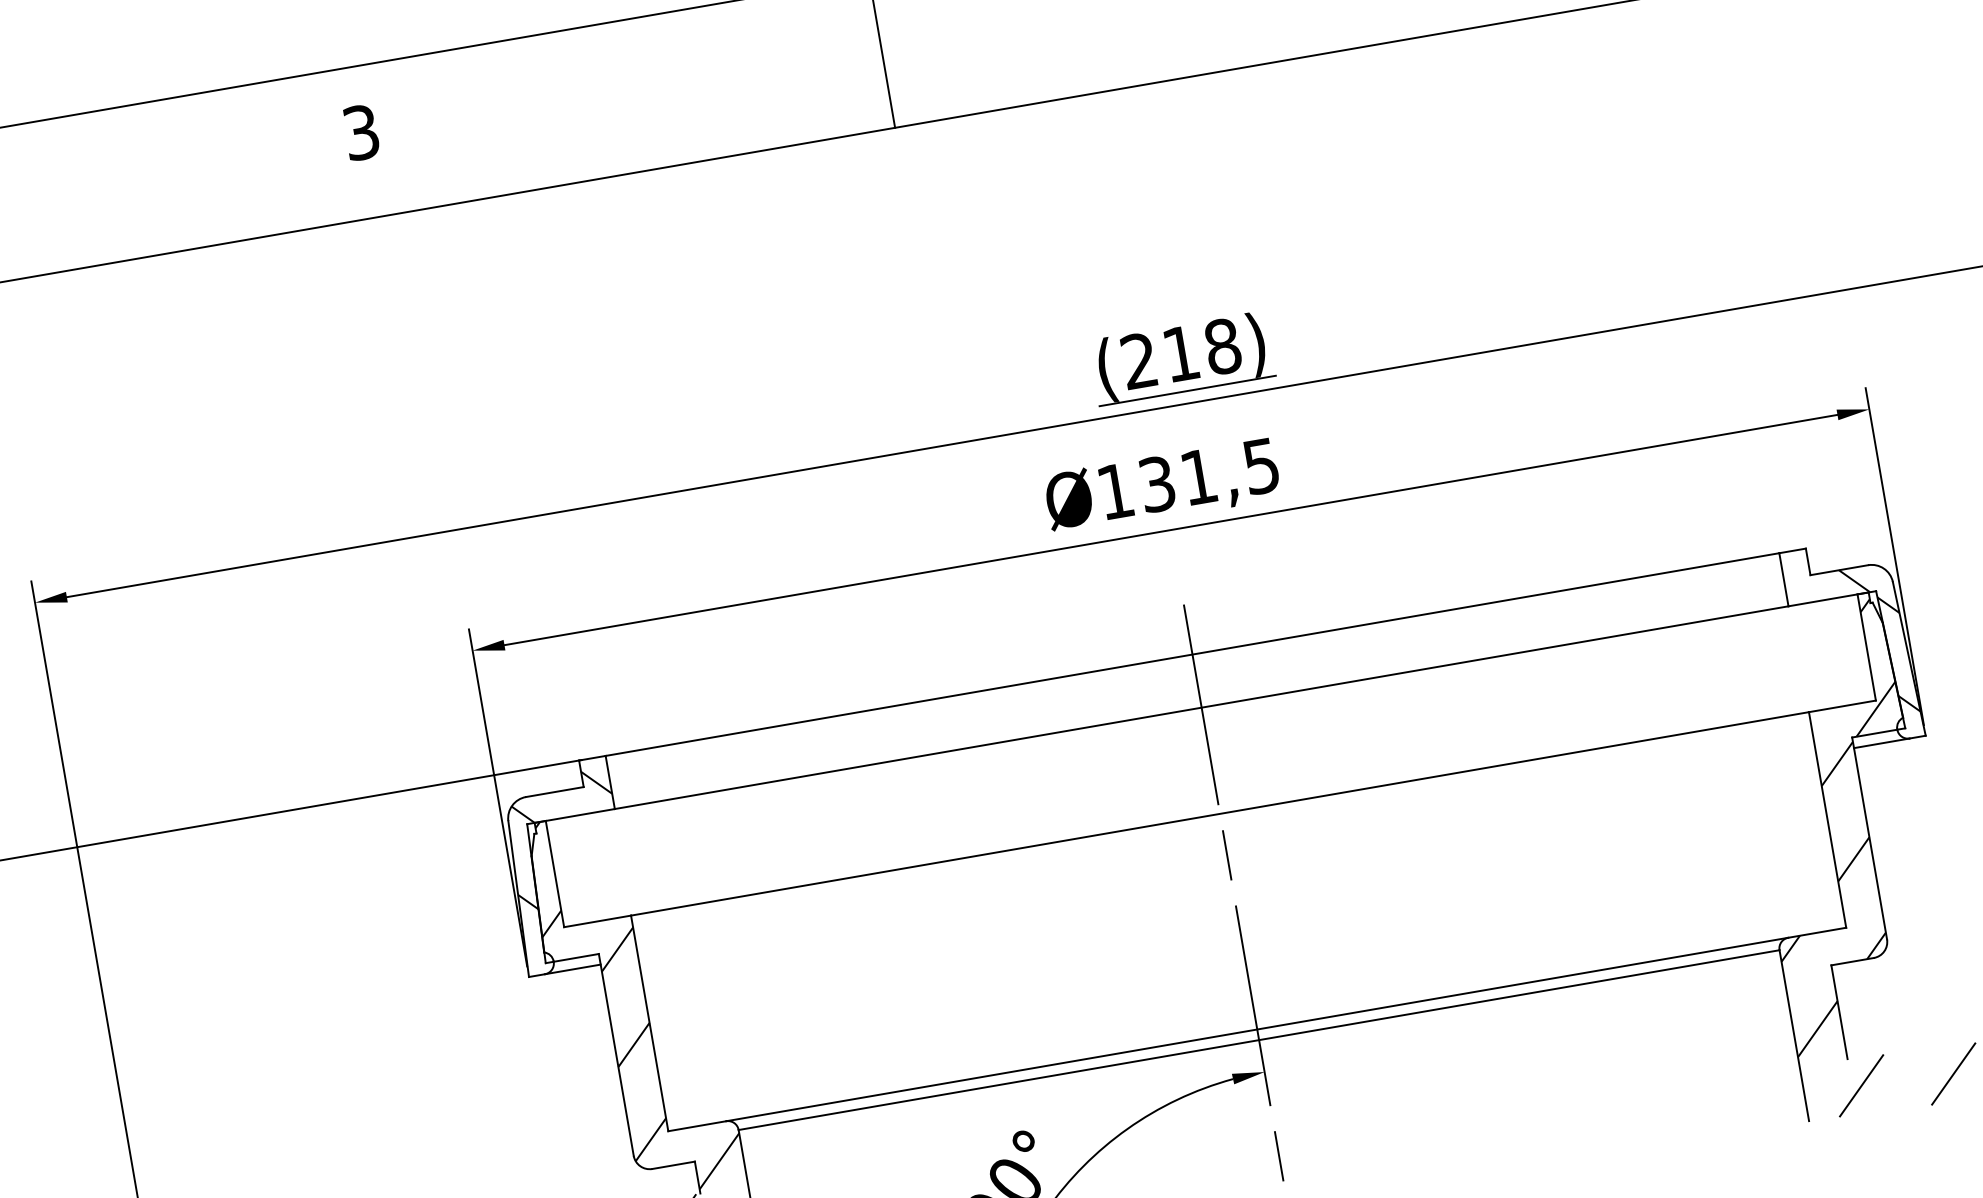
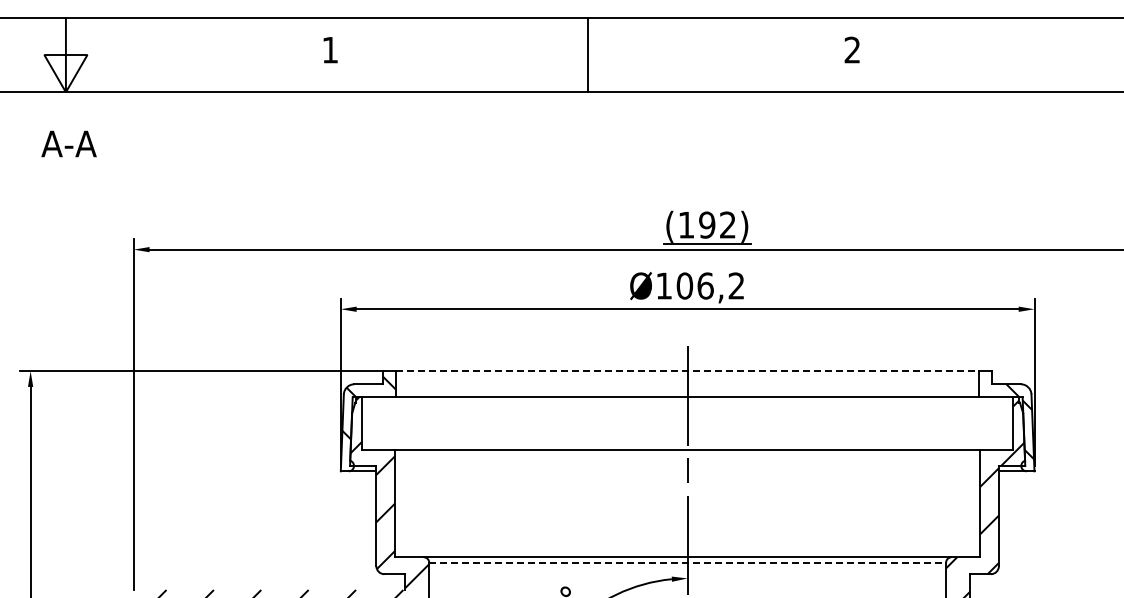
text: (359, 131) -> (329, 49), 3 -> 1
text: (1181, 352) -> (707, 224), (218) -> (192)
text: (1208, 474) -> (710, 285), Ø131,5 -> Ø106,2
line: (1194, 655) -> (688, 371), solid -> dashed
line: (1260, 1039) -> (688, 562), solid -> dashed

